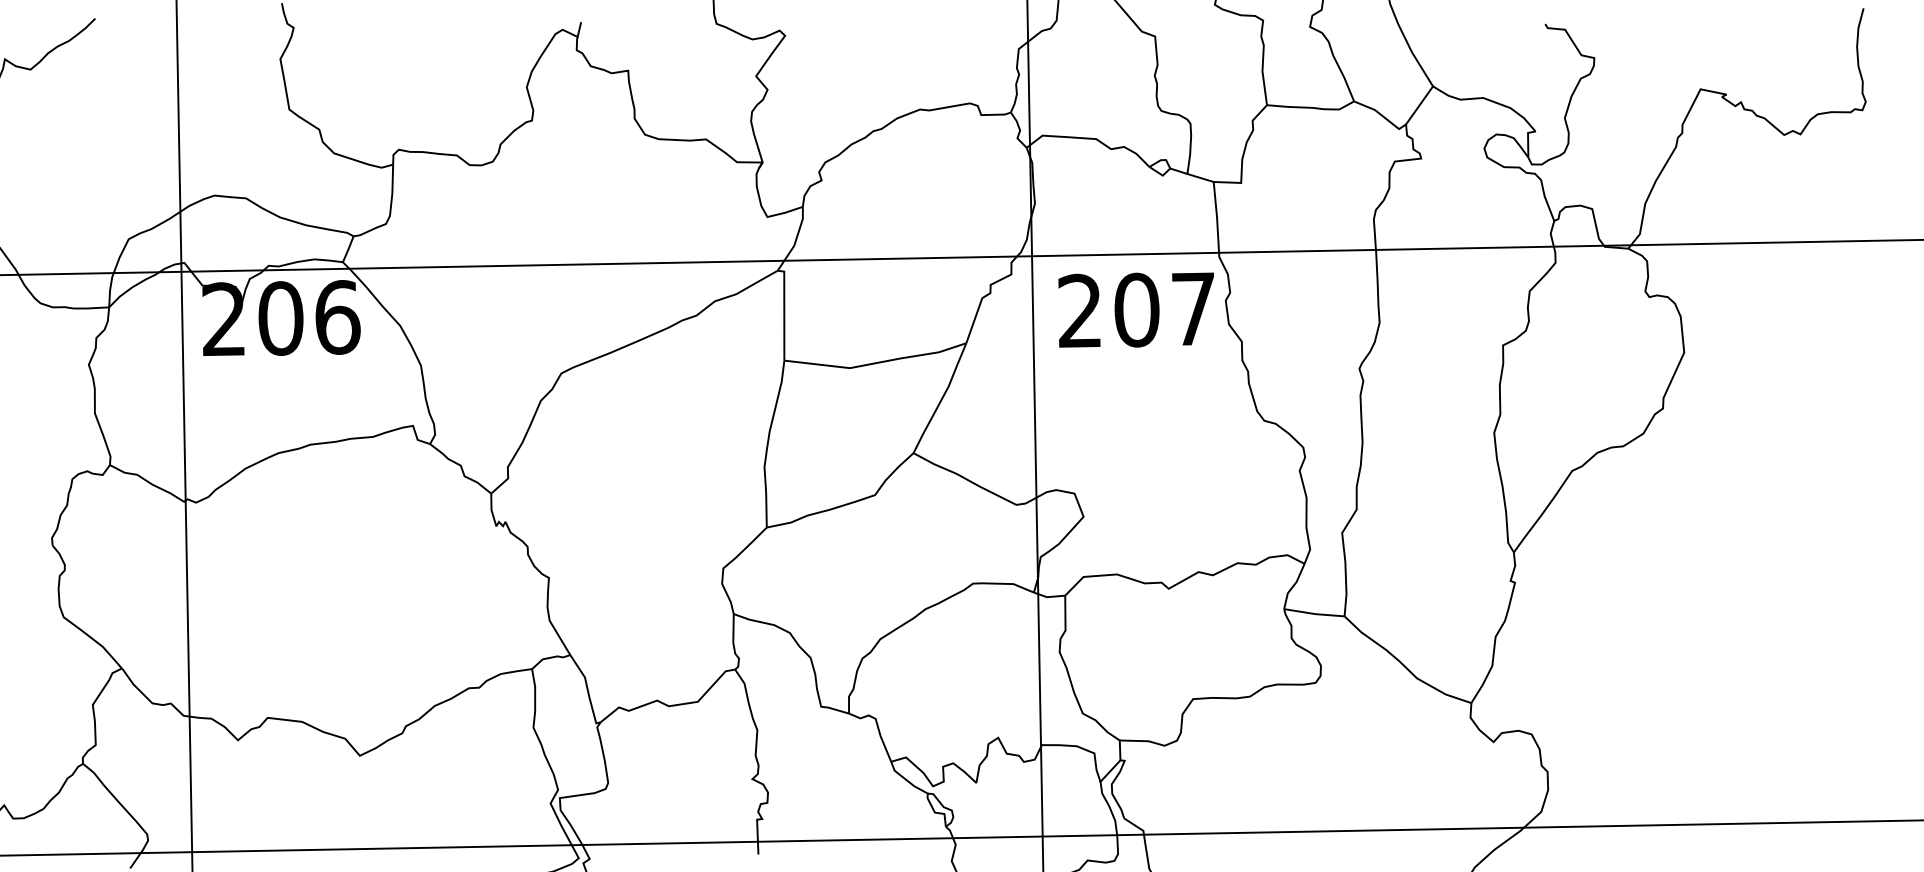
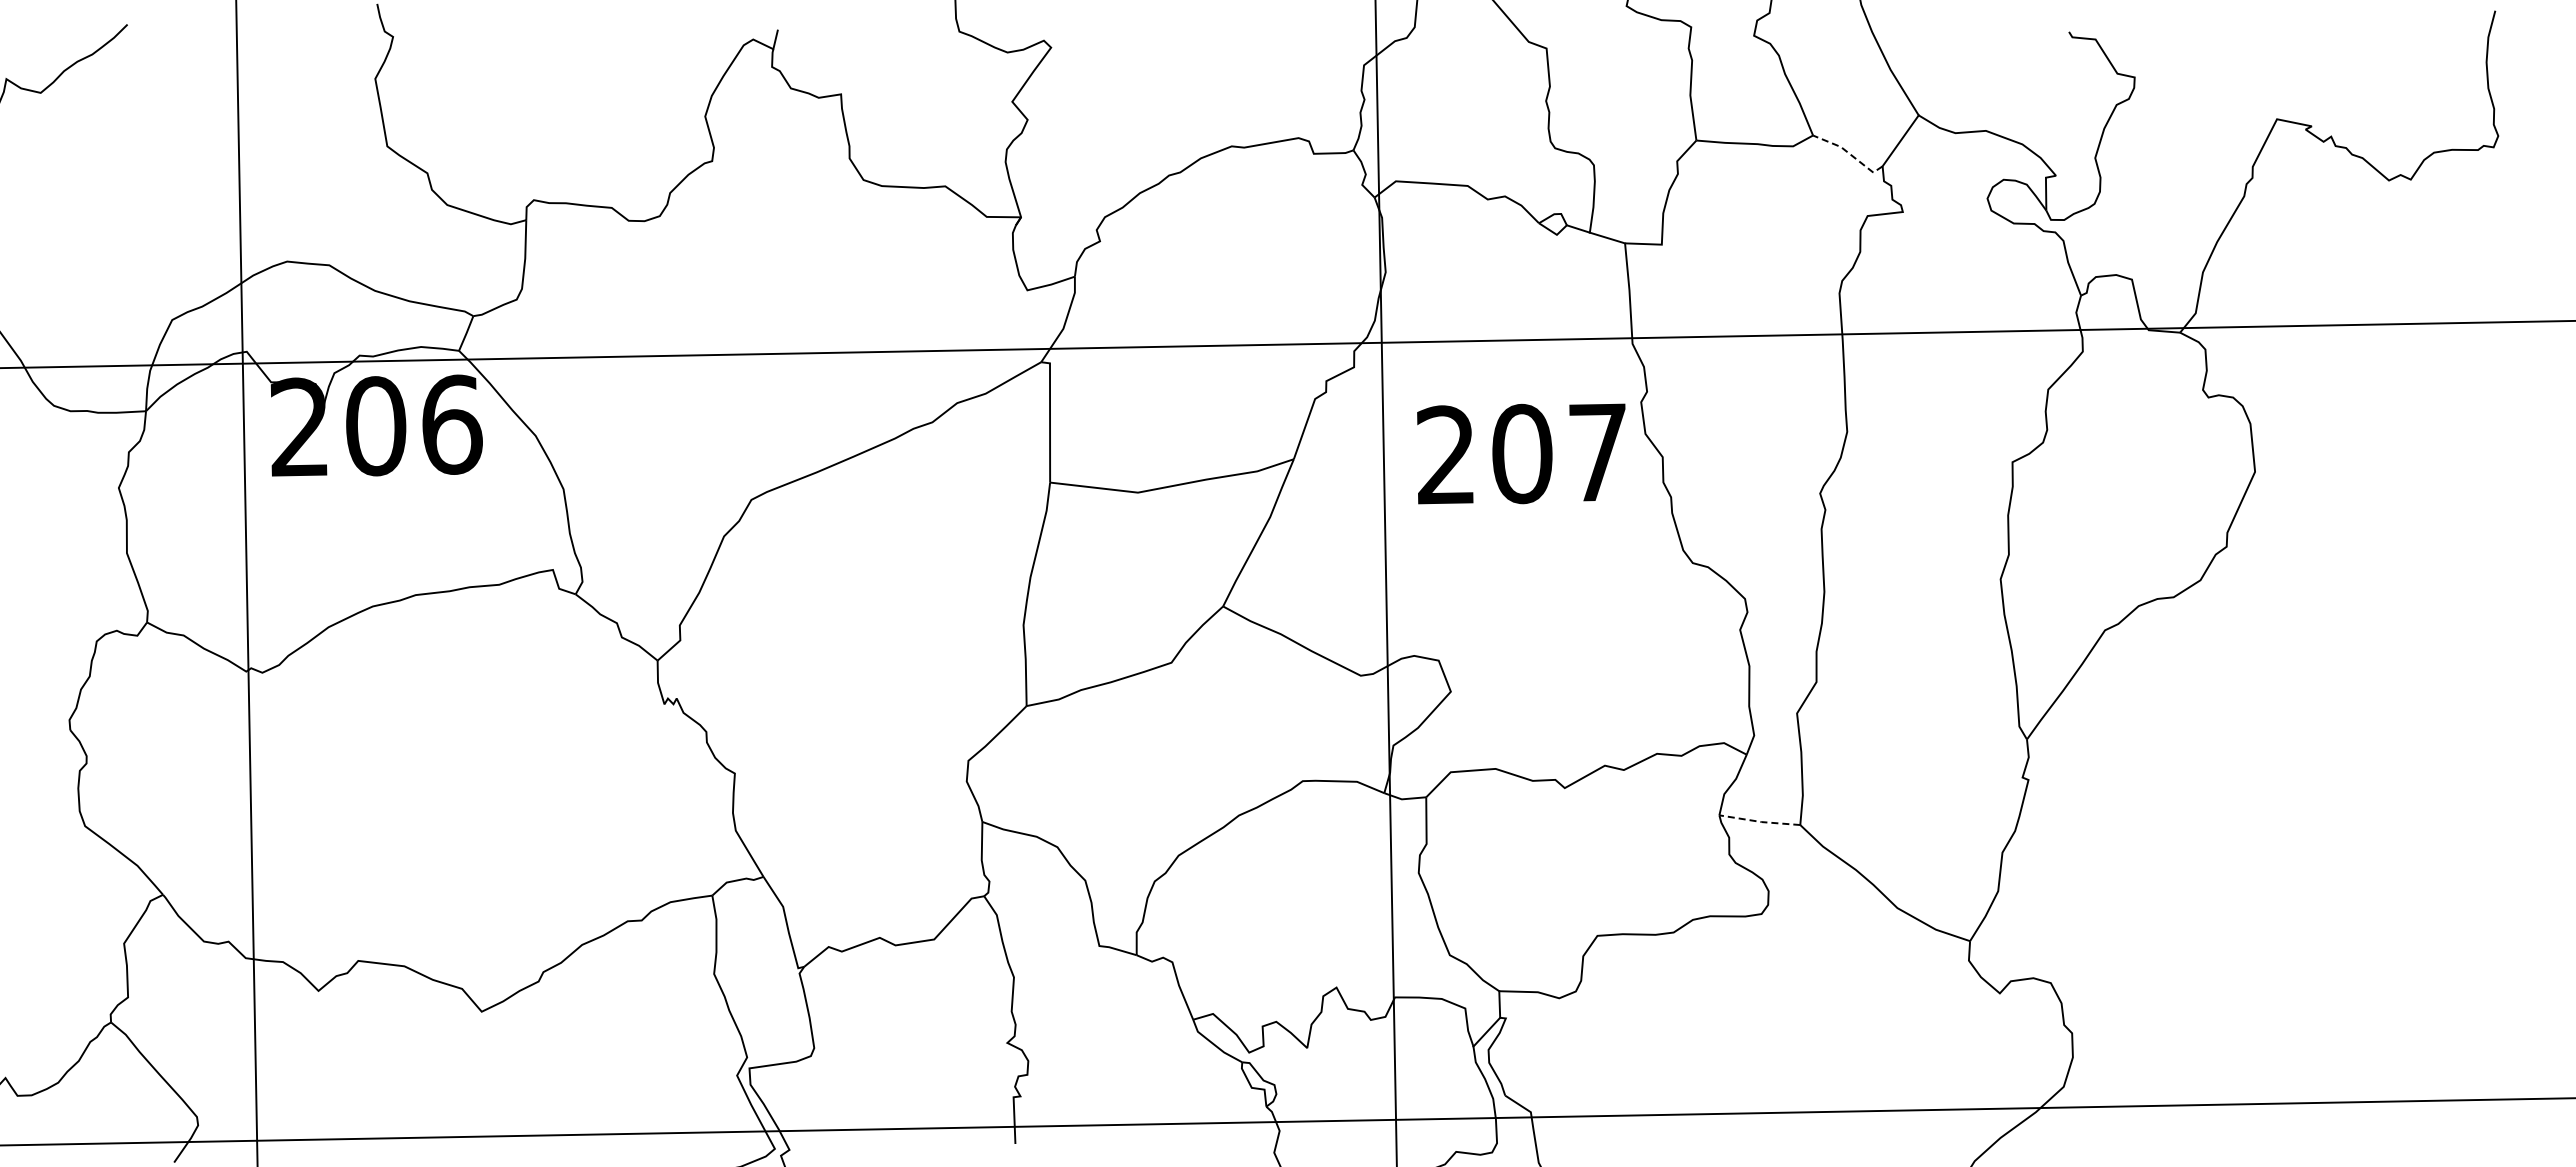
line: (1381, 114) -> (1849, 153), solid -> dashed
text: (1136, 309) -> (1521, 453), moved
line: (1314, 613) -> (1759, 821), solid -> dashed

